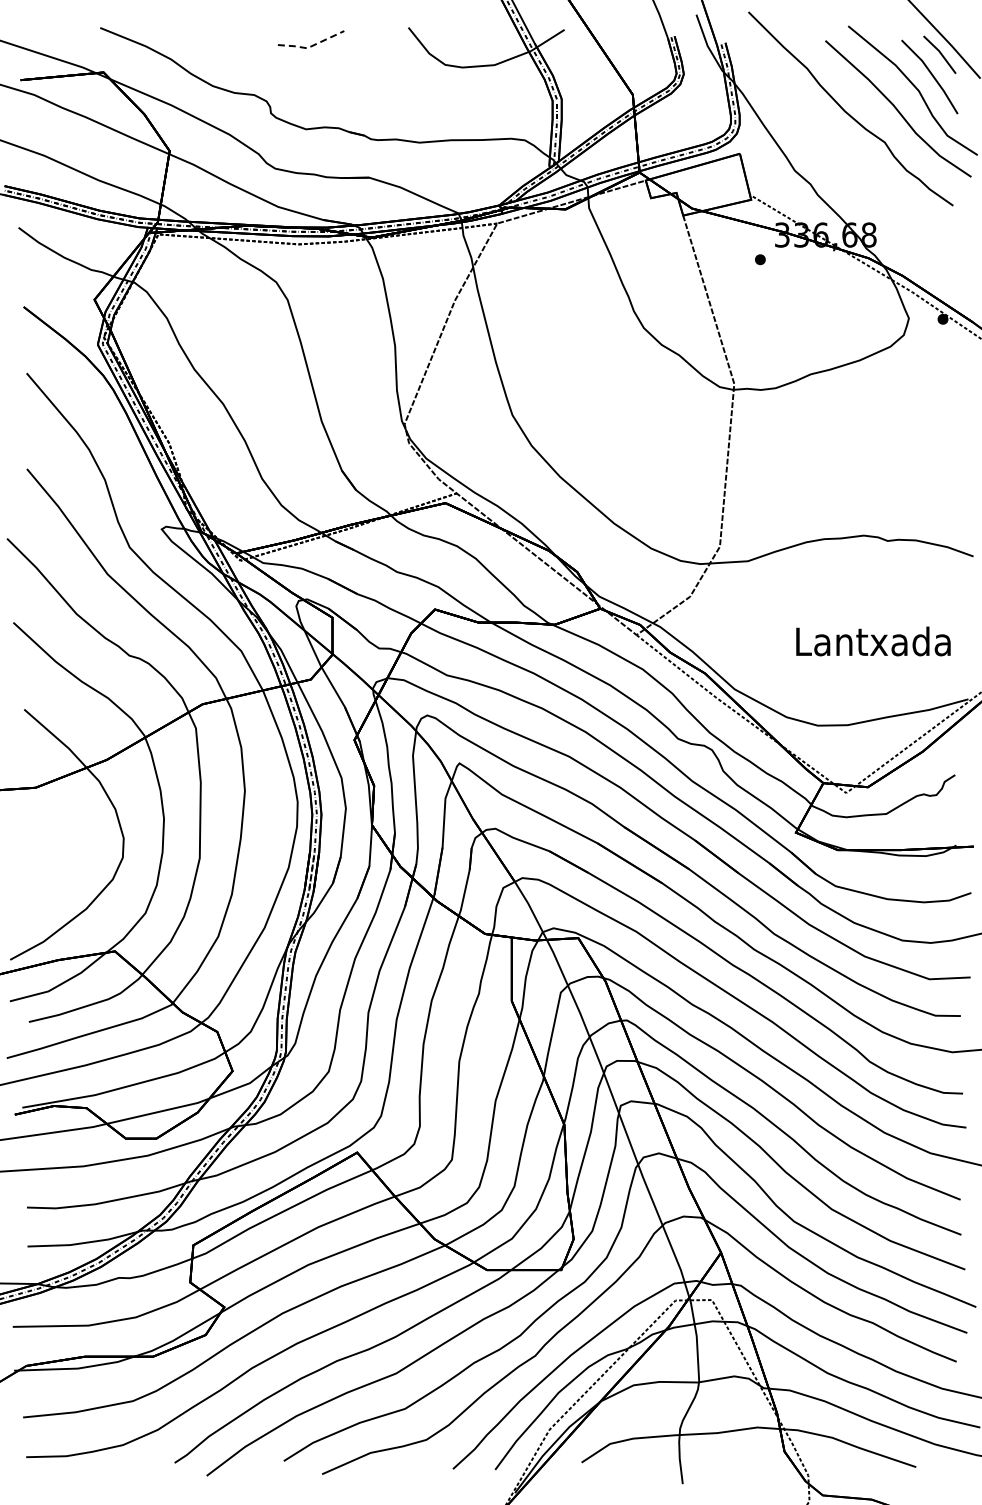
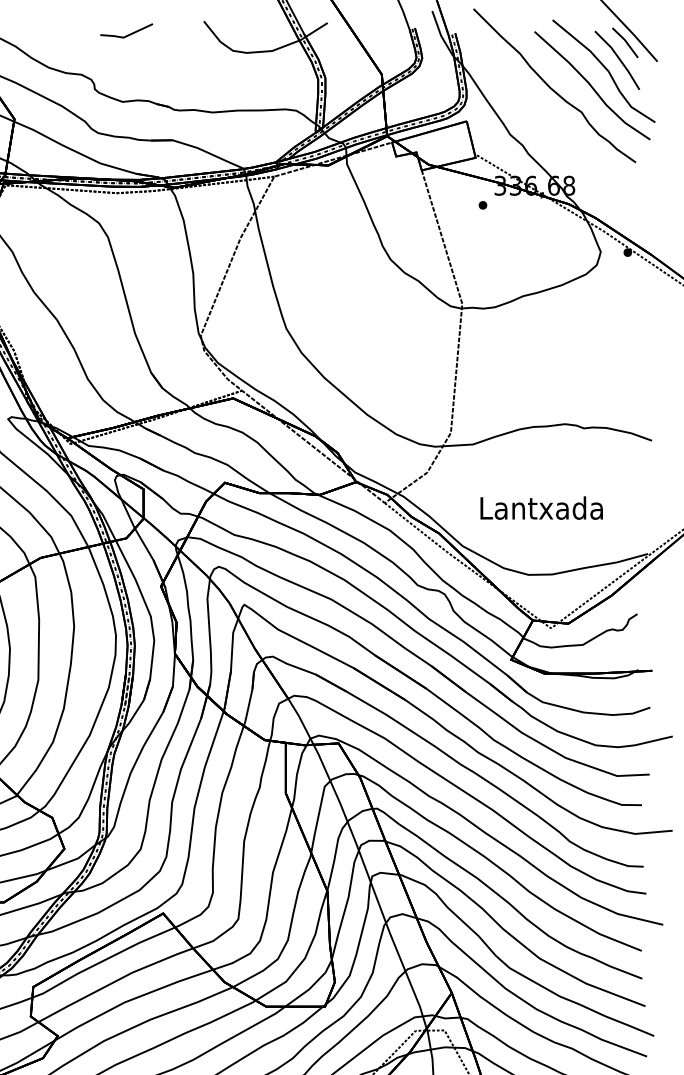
line: (310, 46) -> (126, 36), dashed -> solid
text: (873, 641) -> (541, 508), moved

